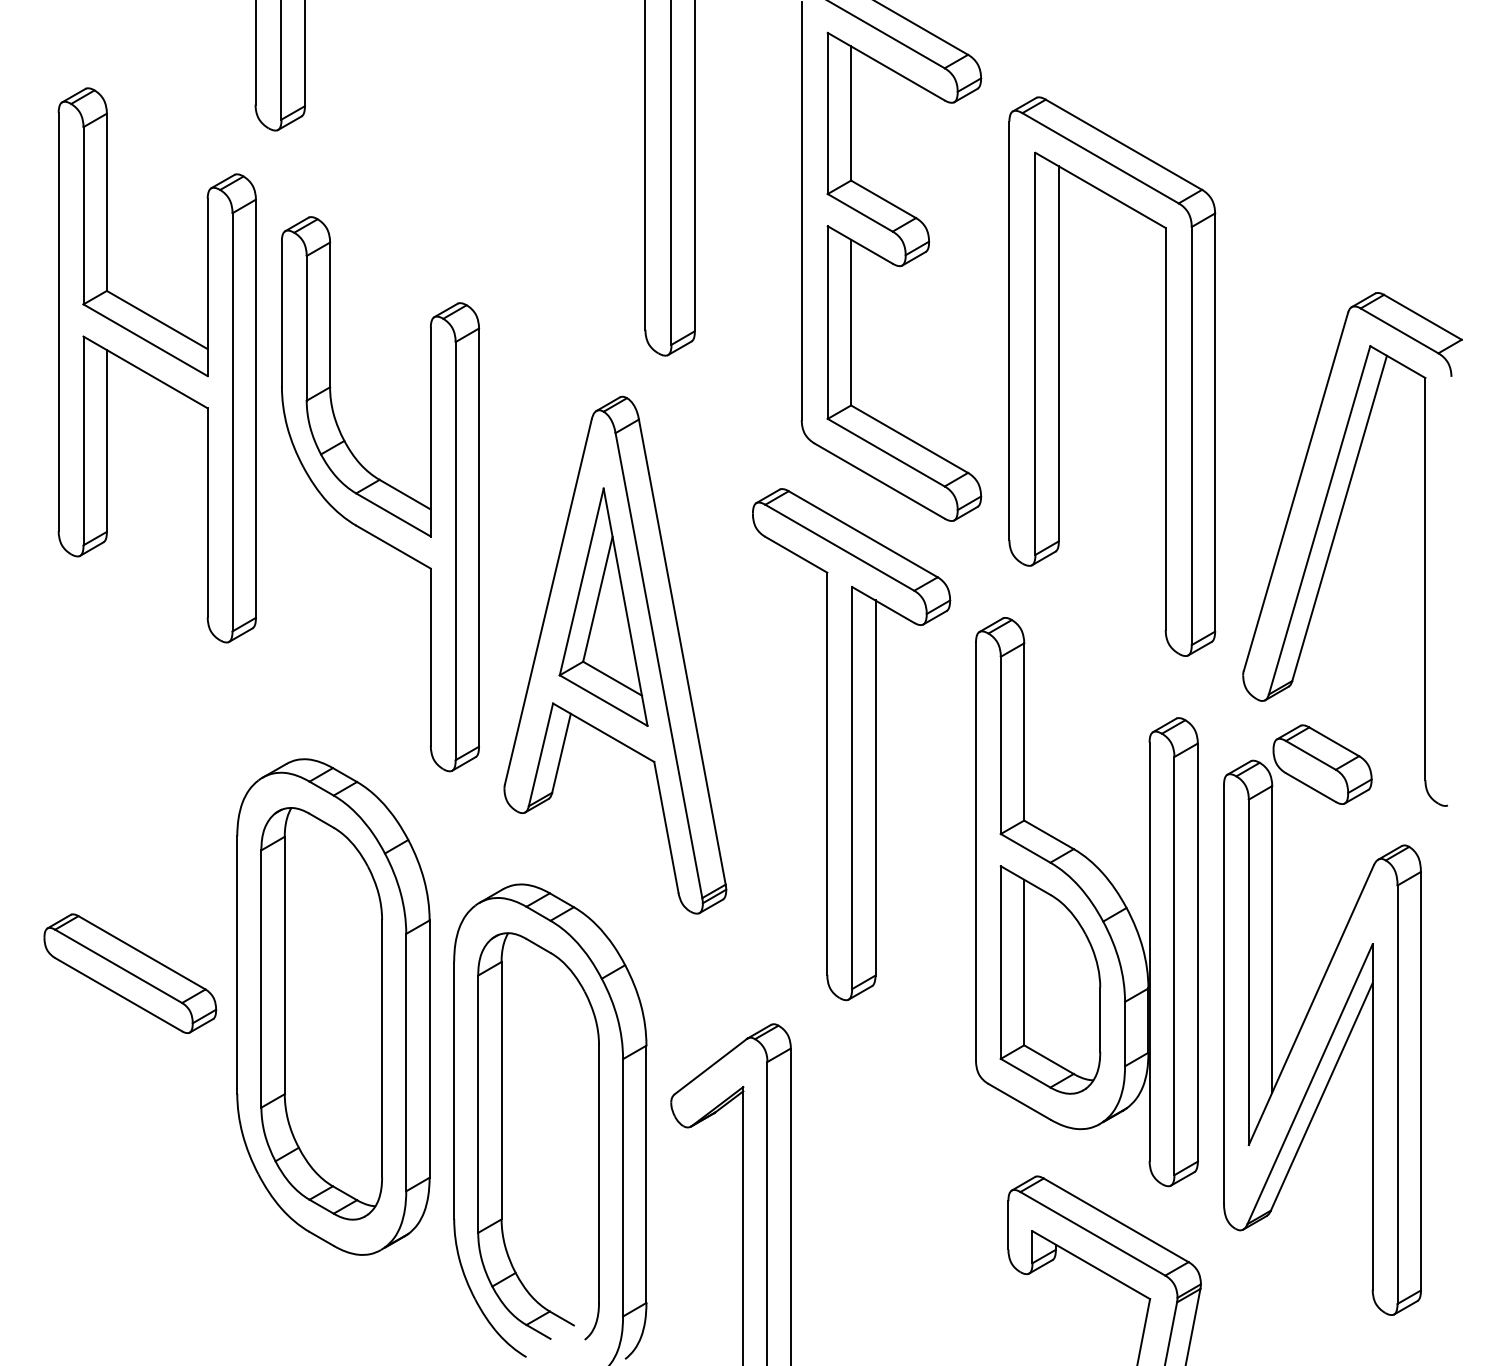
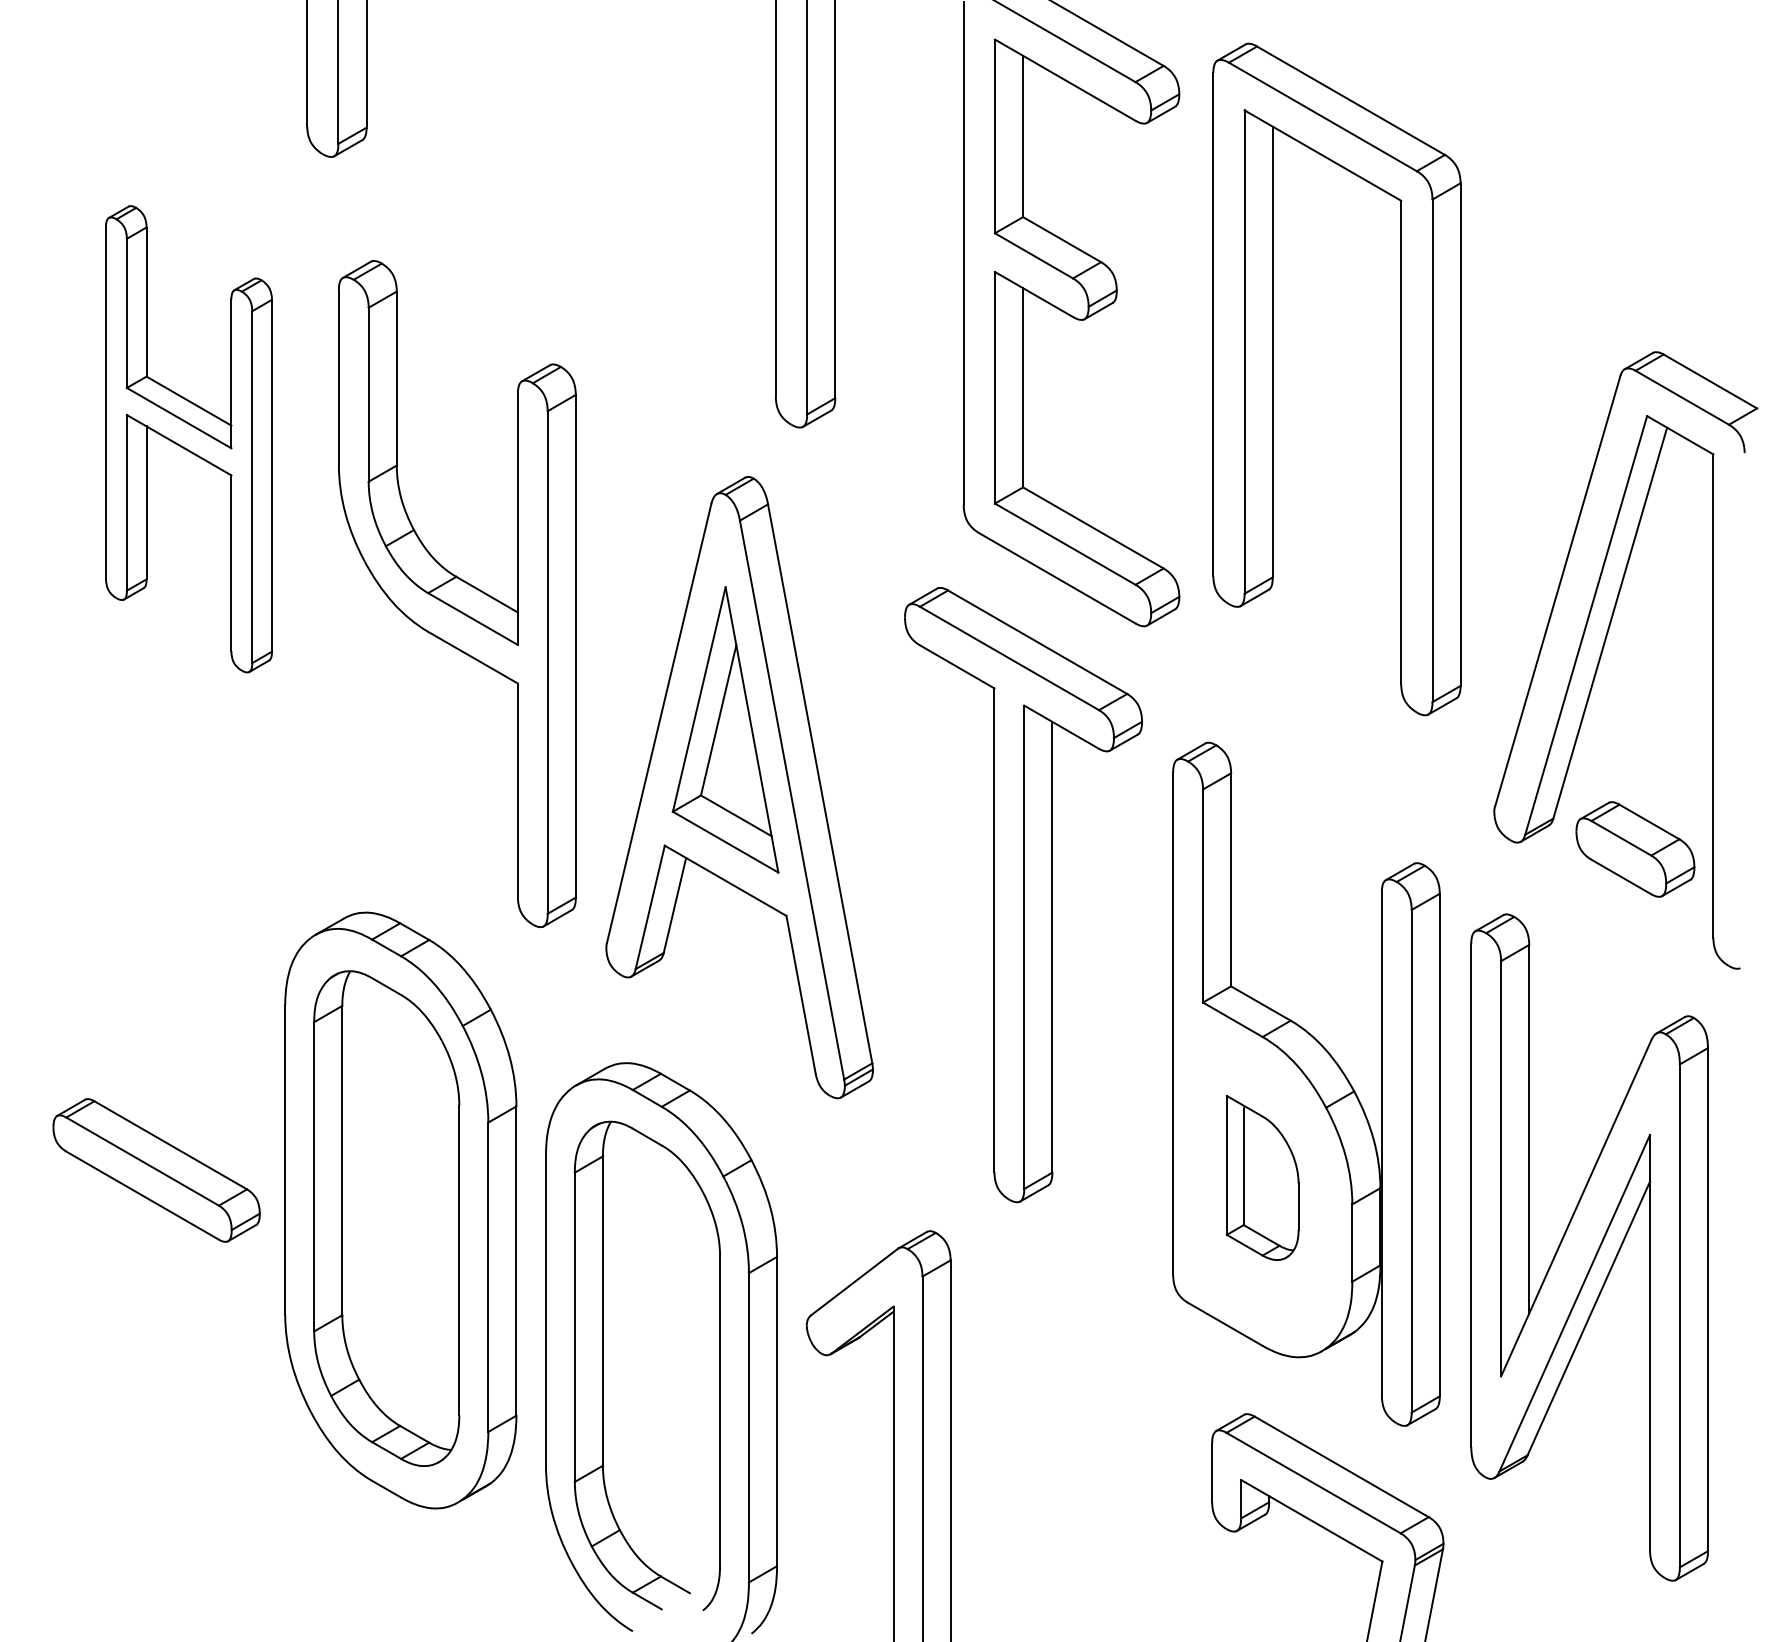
part: (156, 365) -> (188, 439), size x0.7
part: (1059, 376) -> (1273, 379), moved
part: (1322, 764) -> (1635, 849), moved
part: (1050, 979) -> (1262, 1177), size x0.6

